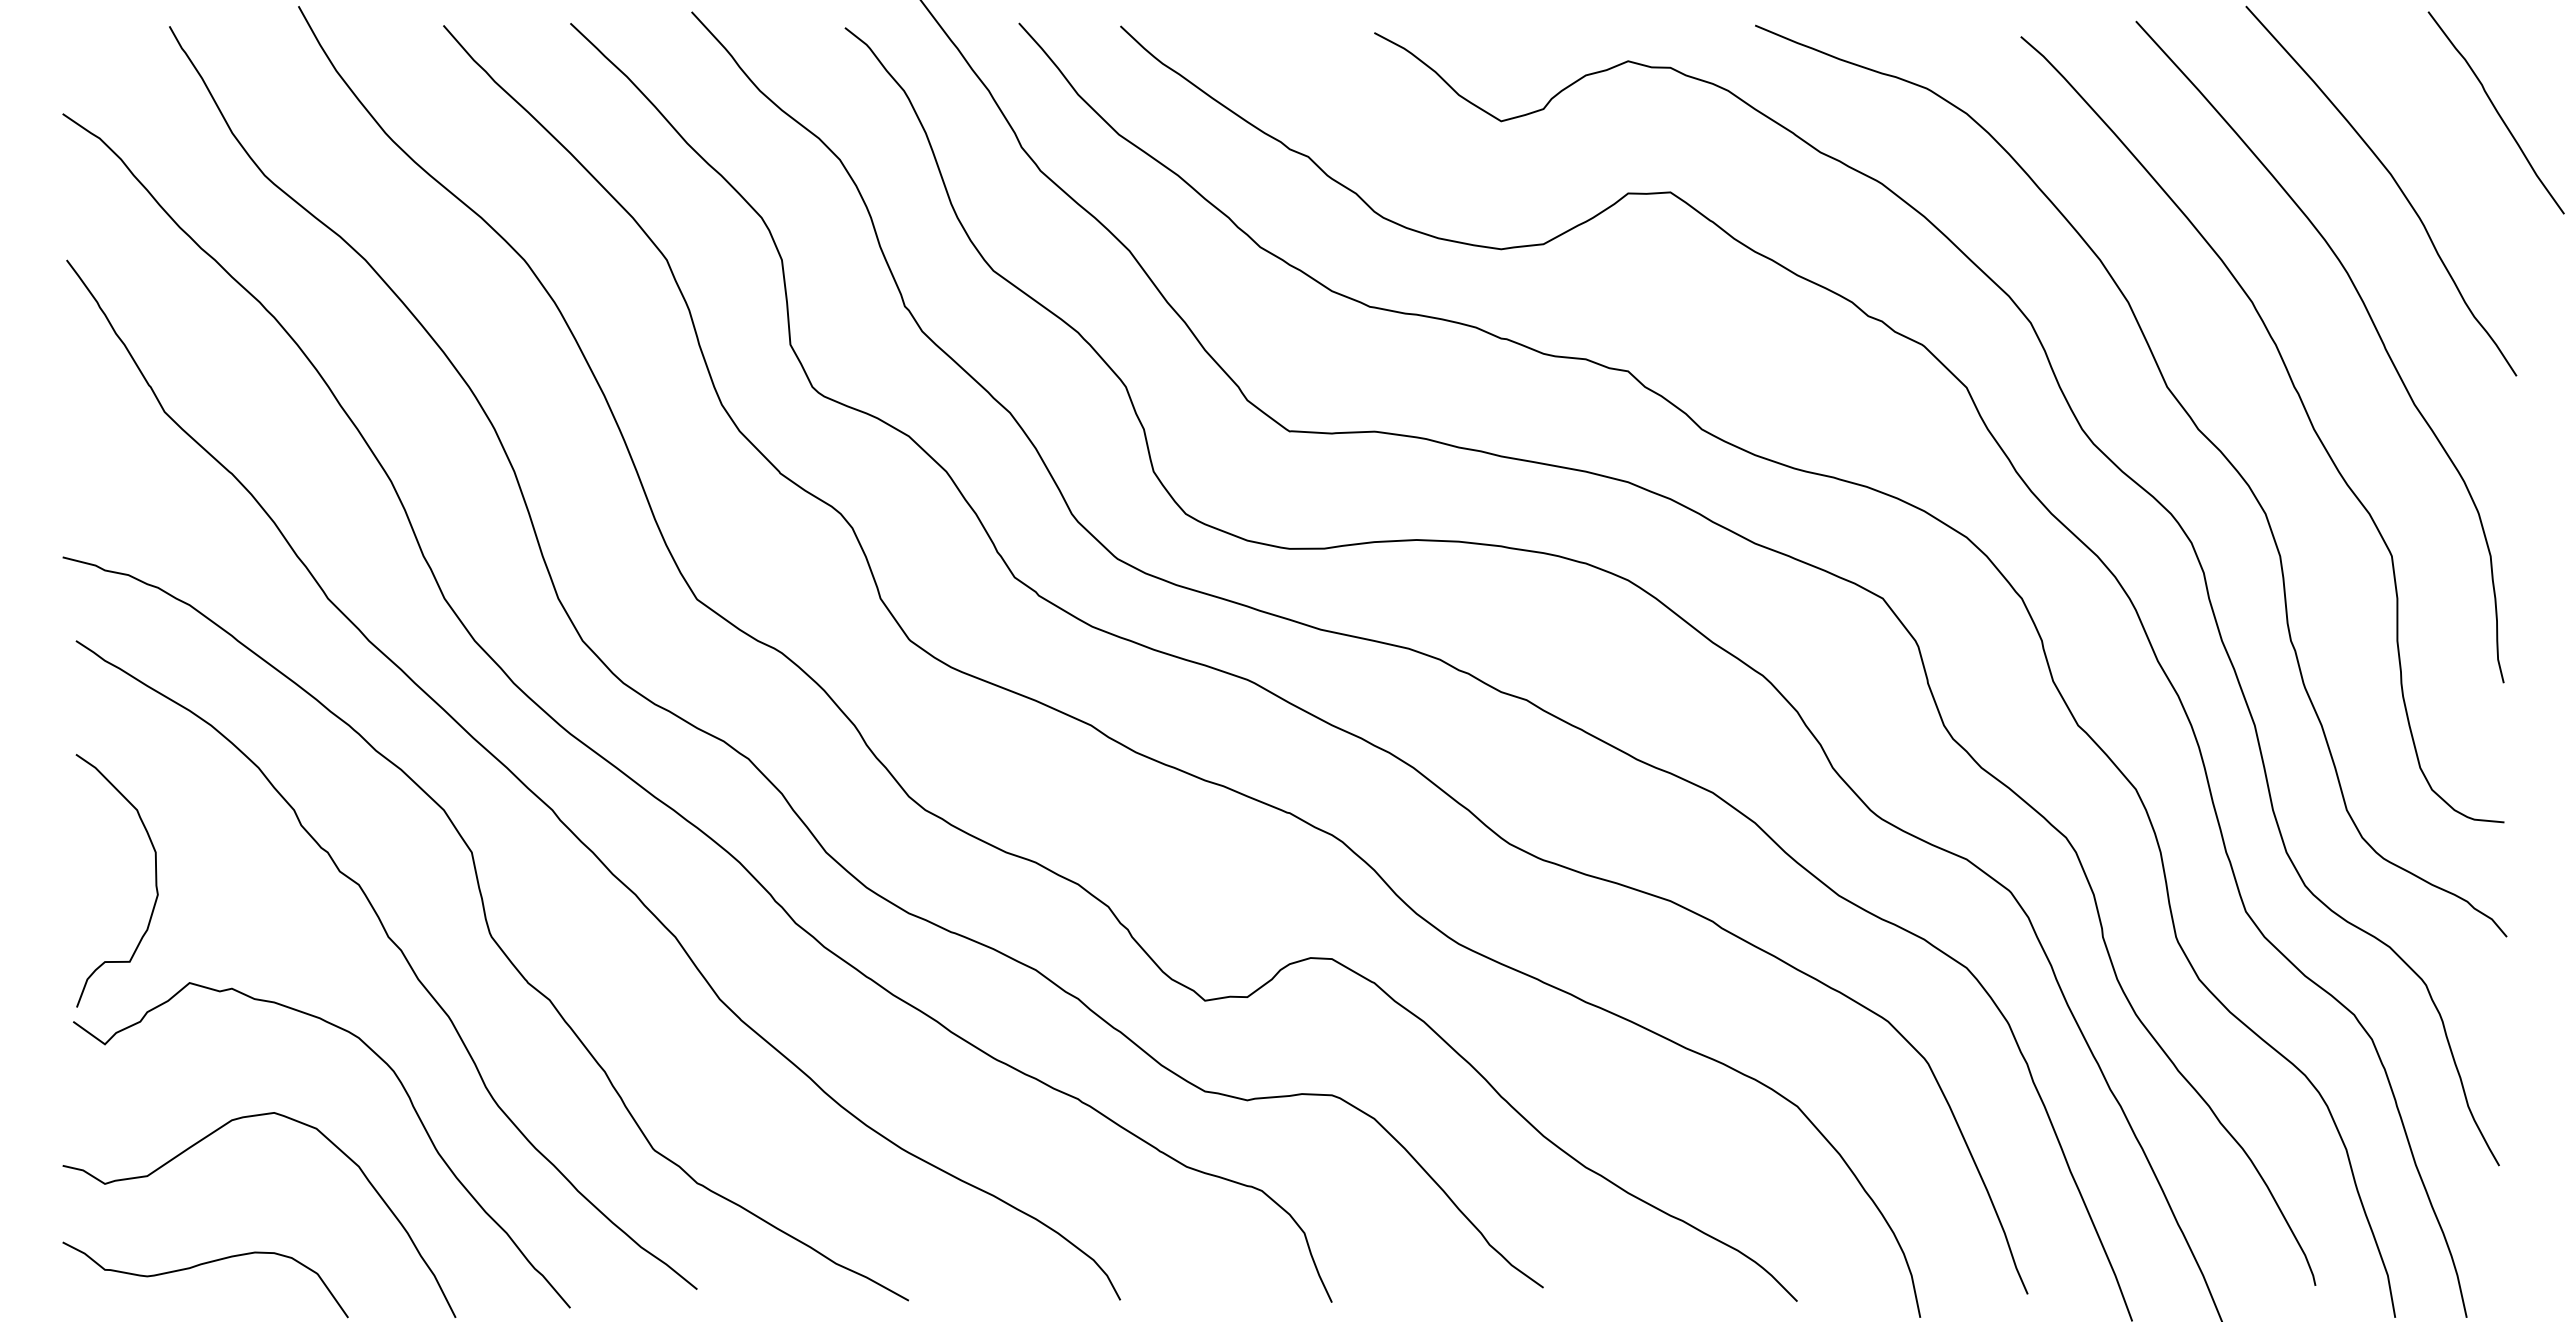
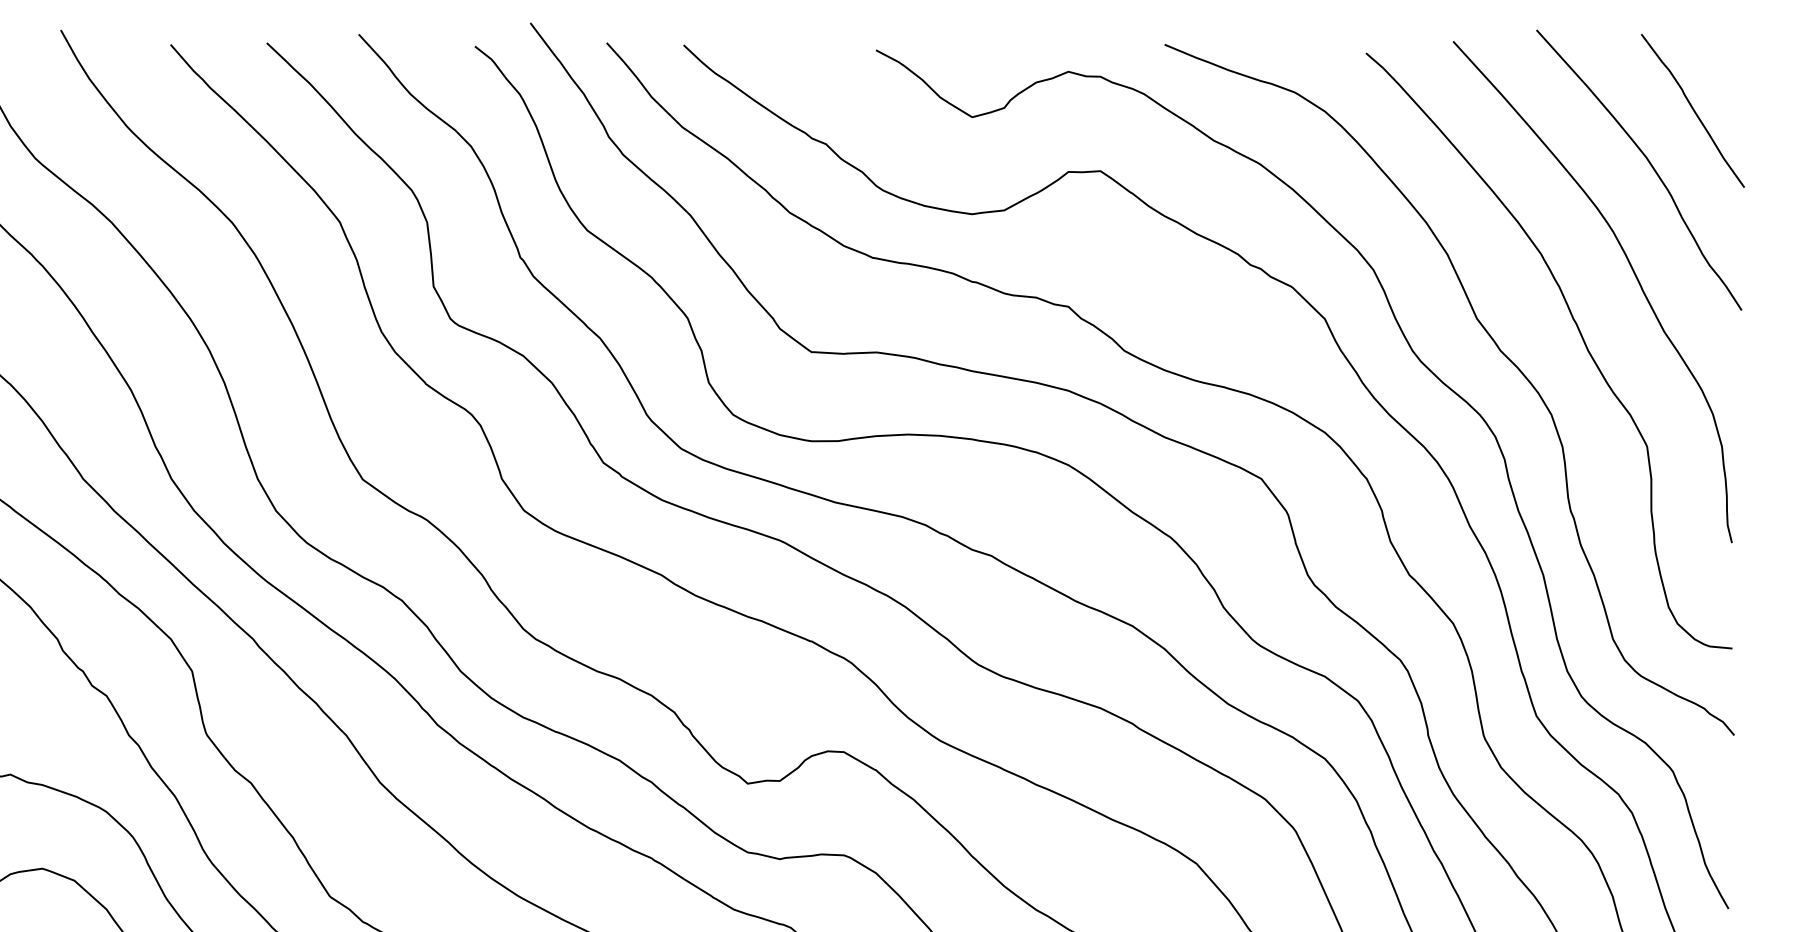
curve: (2496, 112) -> (1693, 110), moved

